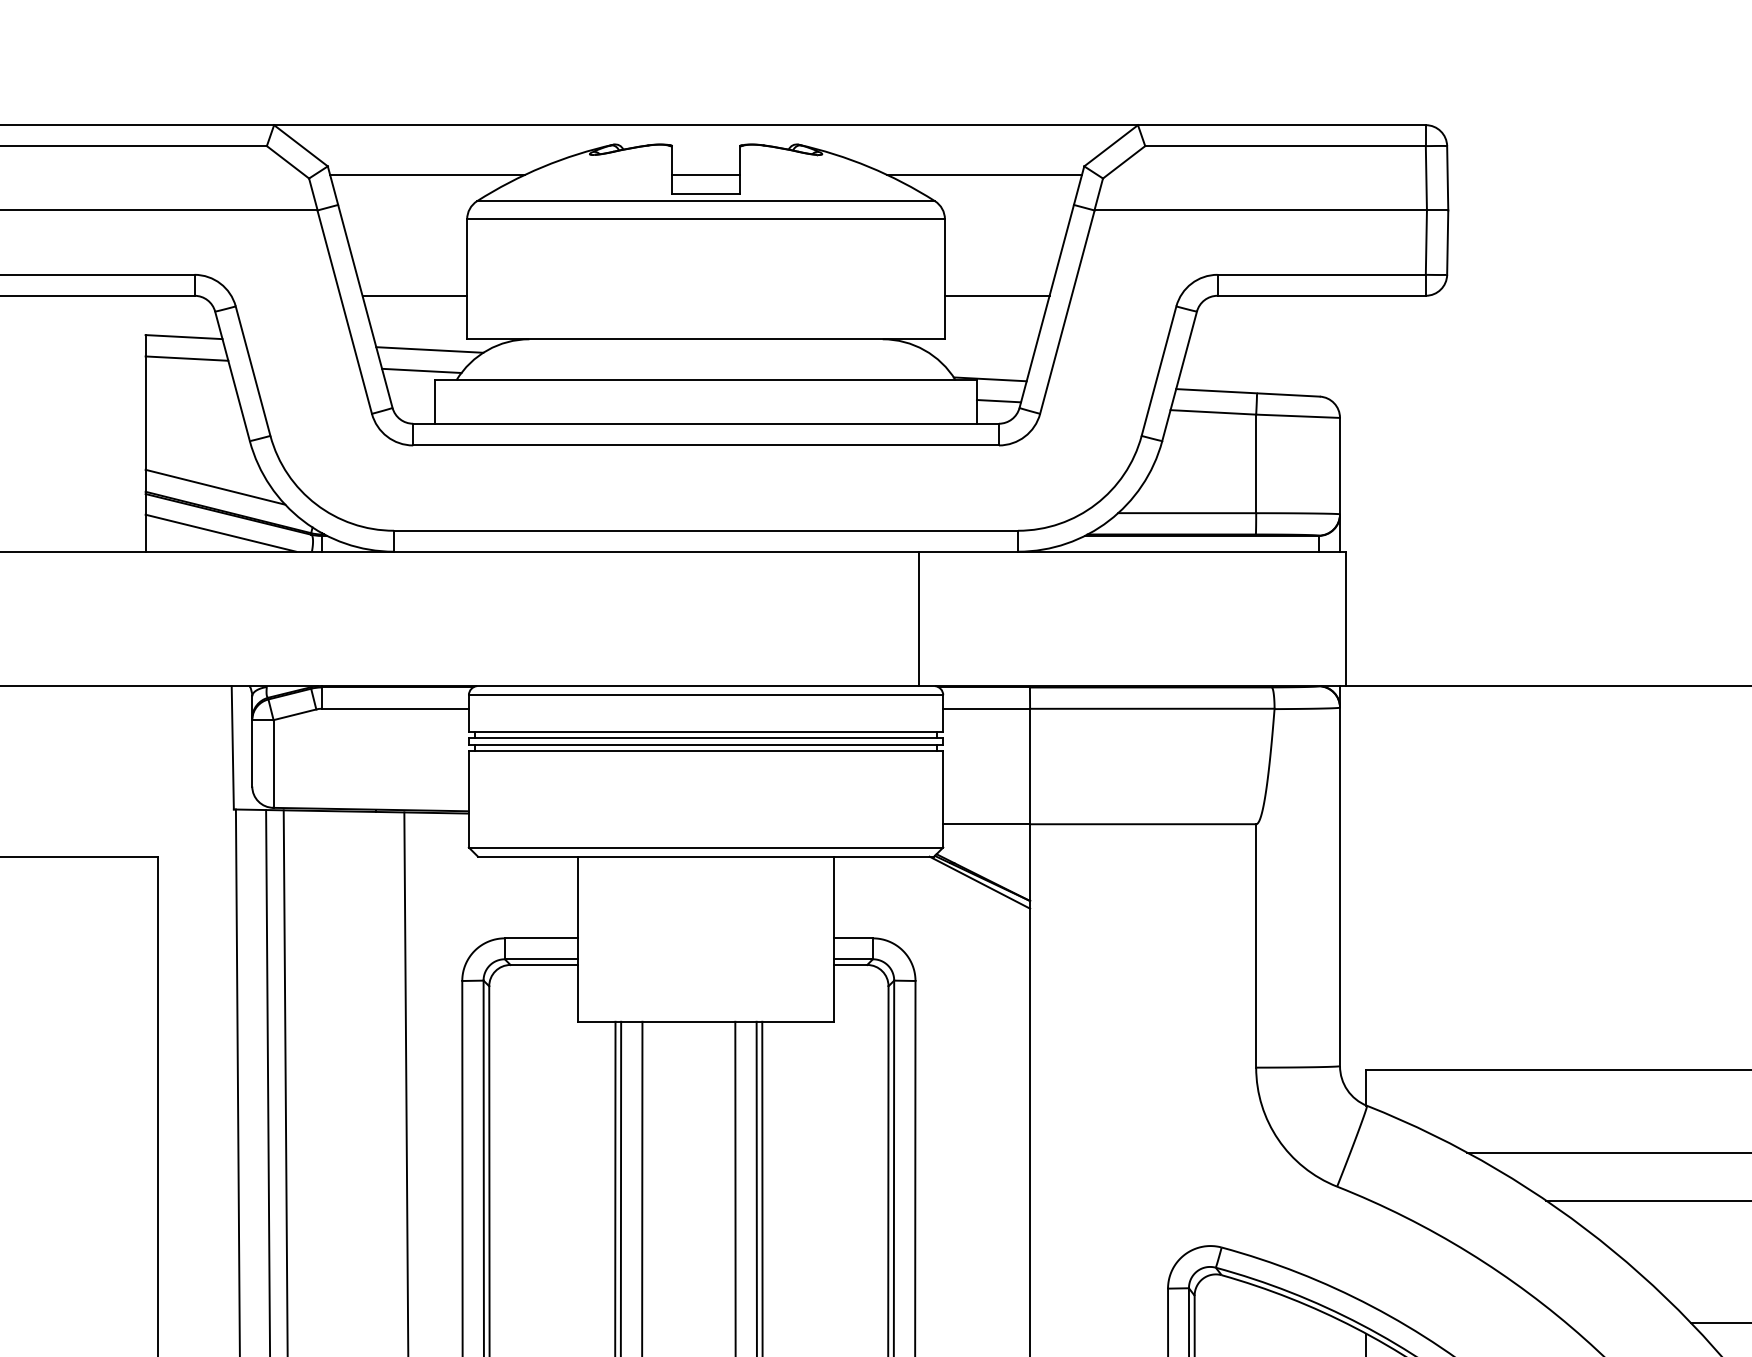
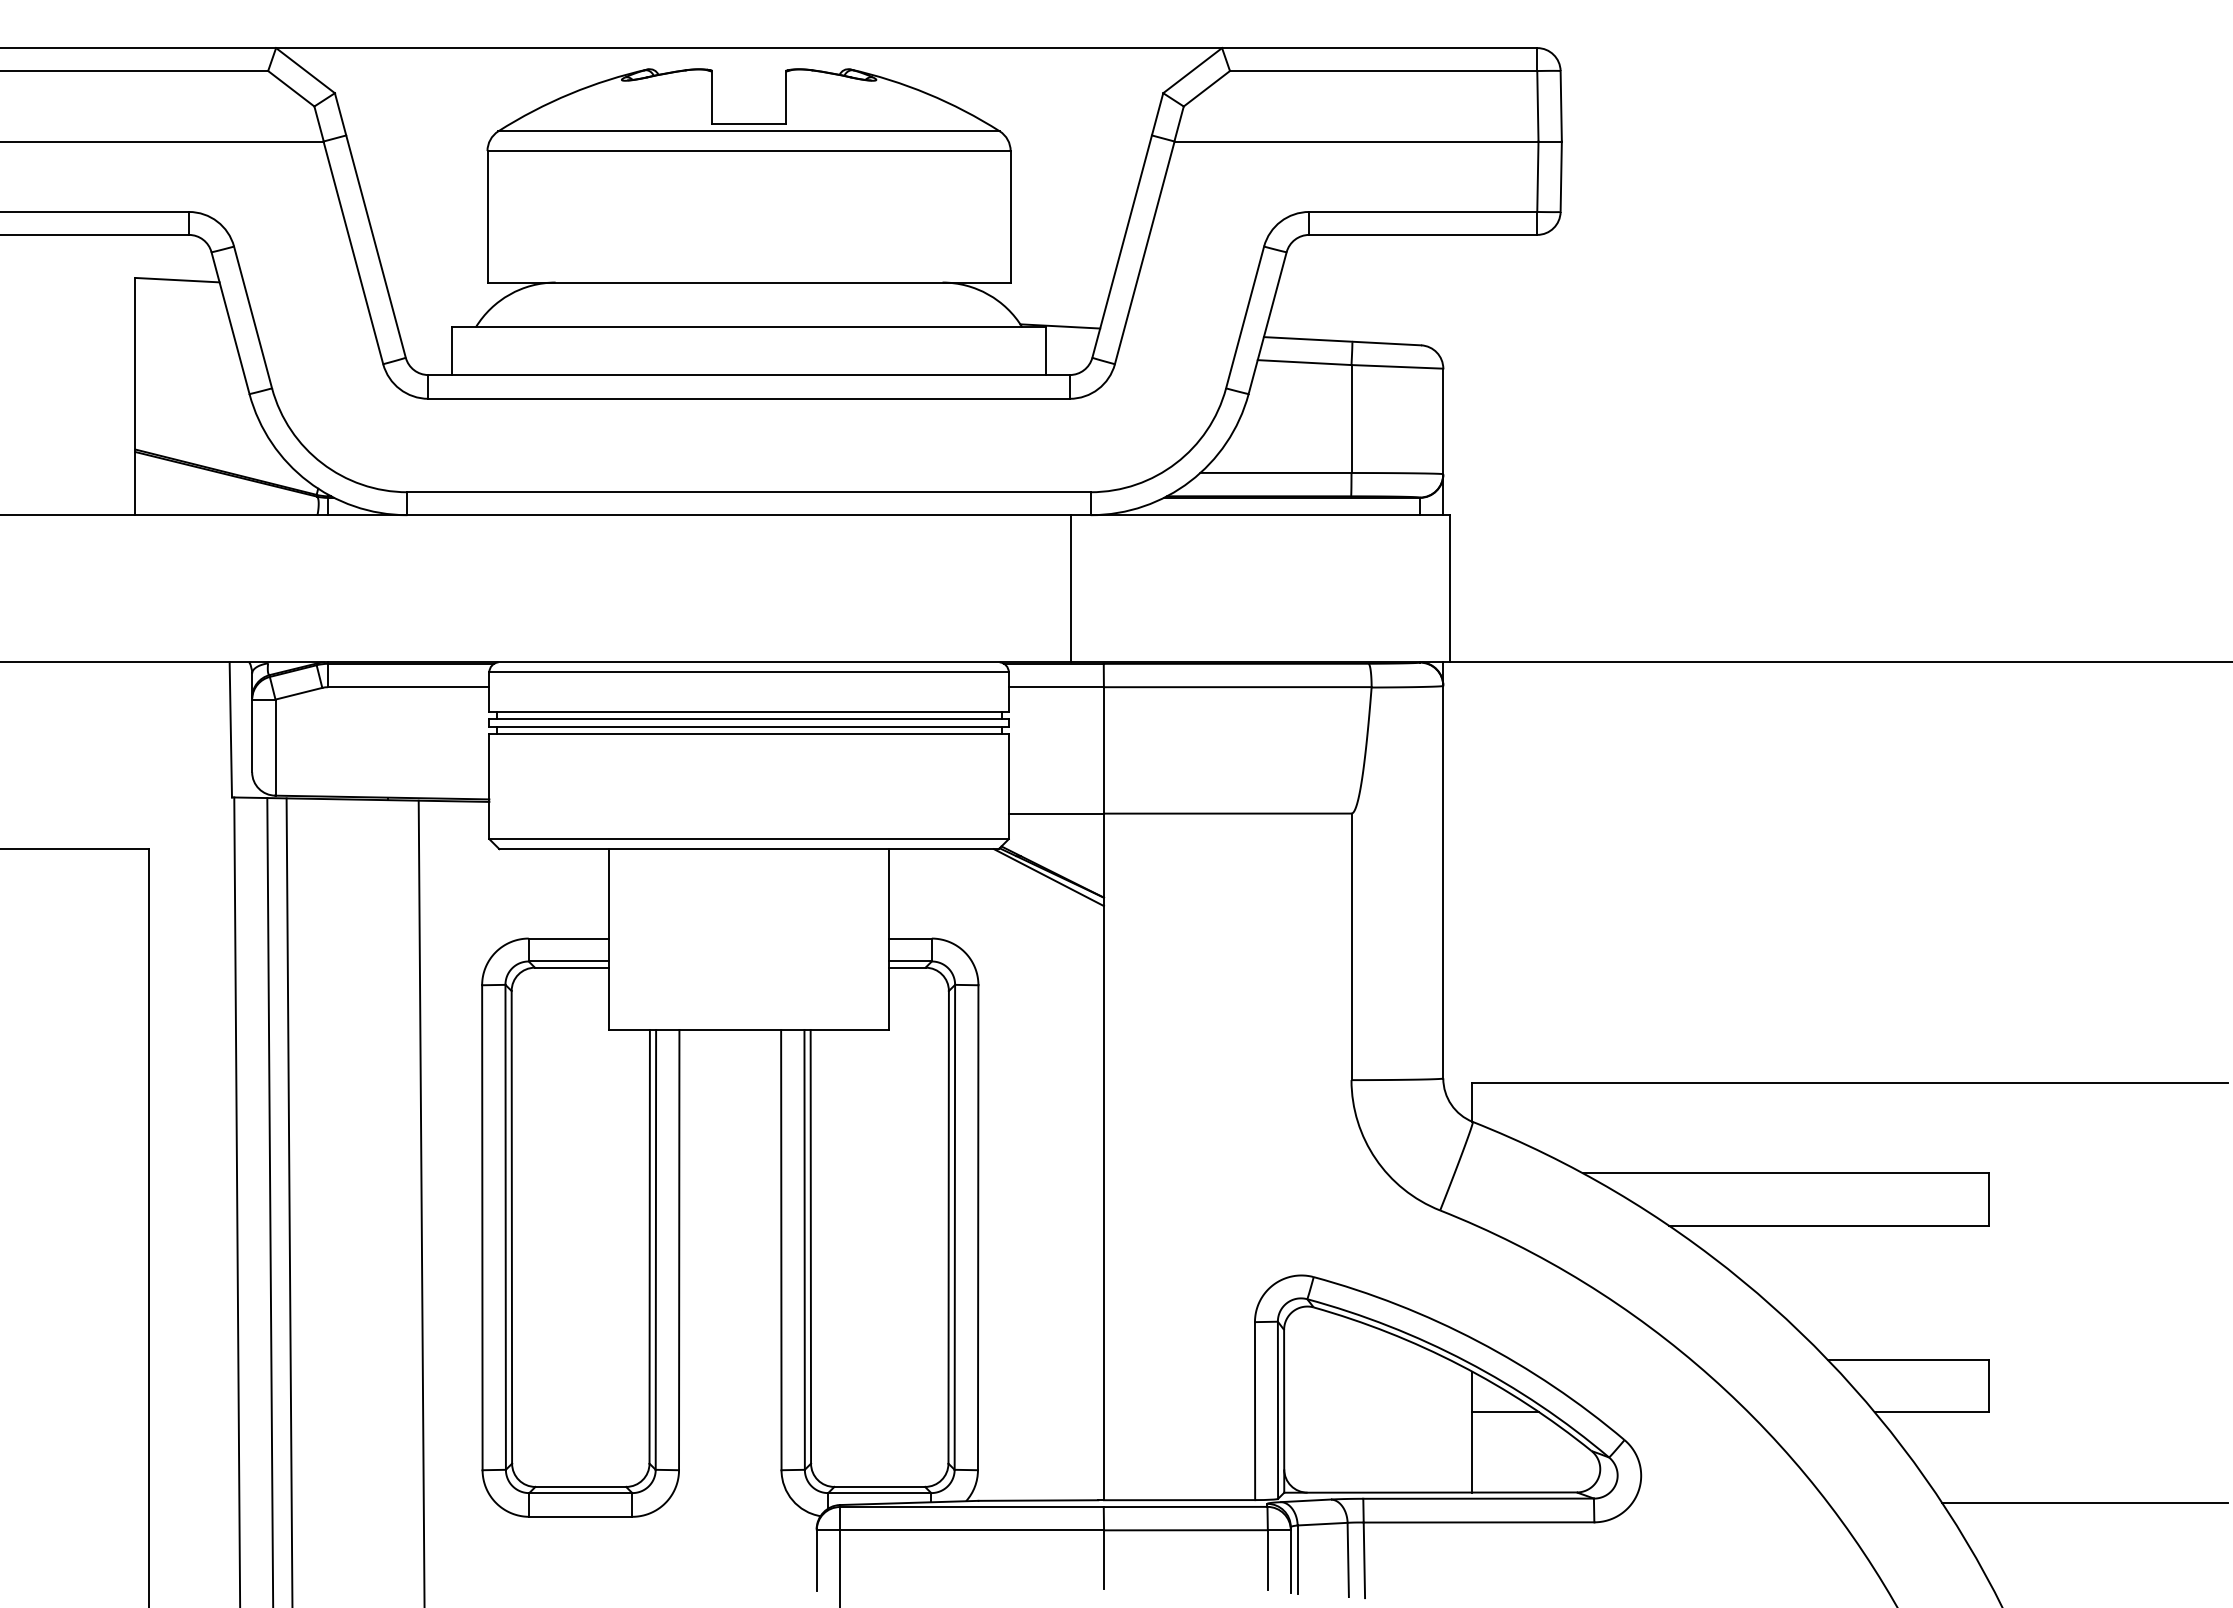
line: (426, 174) -> (443, 102), removed
line: (705, 174) -> (748, 102), removed
line: (984, 174) -> (1053, 102), removed
line: (414, 295) -> (429, 234), removed
line: (996, 295) -> (1067, 234), removed
line: (429, 350) -> (446, 294), removed
line: (186, 358) -> (180, 303), removed
line: (421, 370) -> (437, 316), removed
line: (998, 401) -> (1069, 350), removed
line: (215, 487) -> (211, 444), removed
line: (220, 532) -> (217, 494), removed
line: (919, 618) -> (1070, 588), moved

